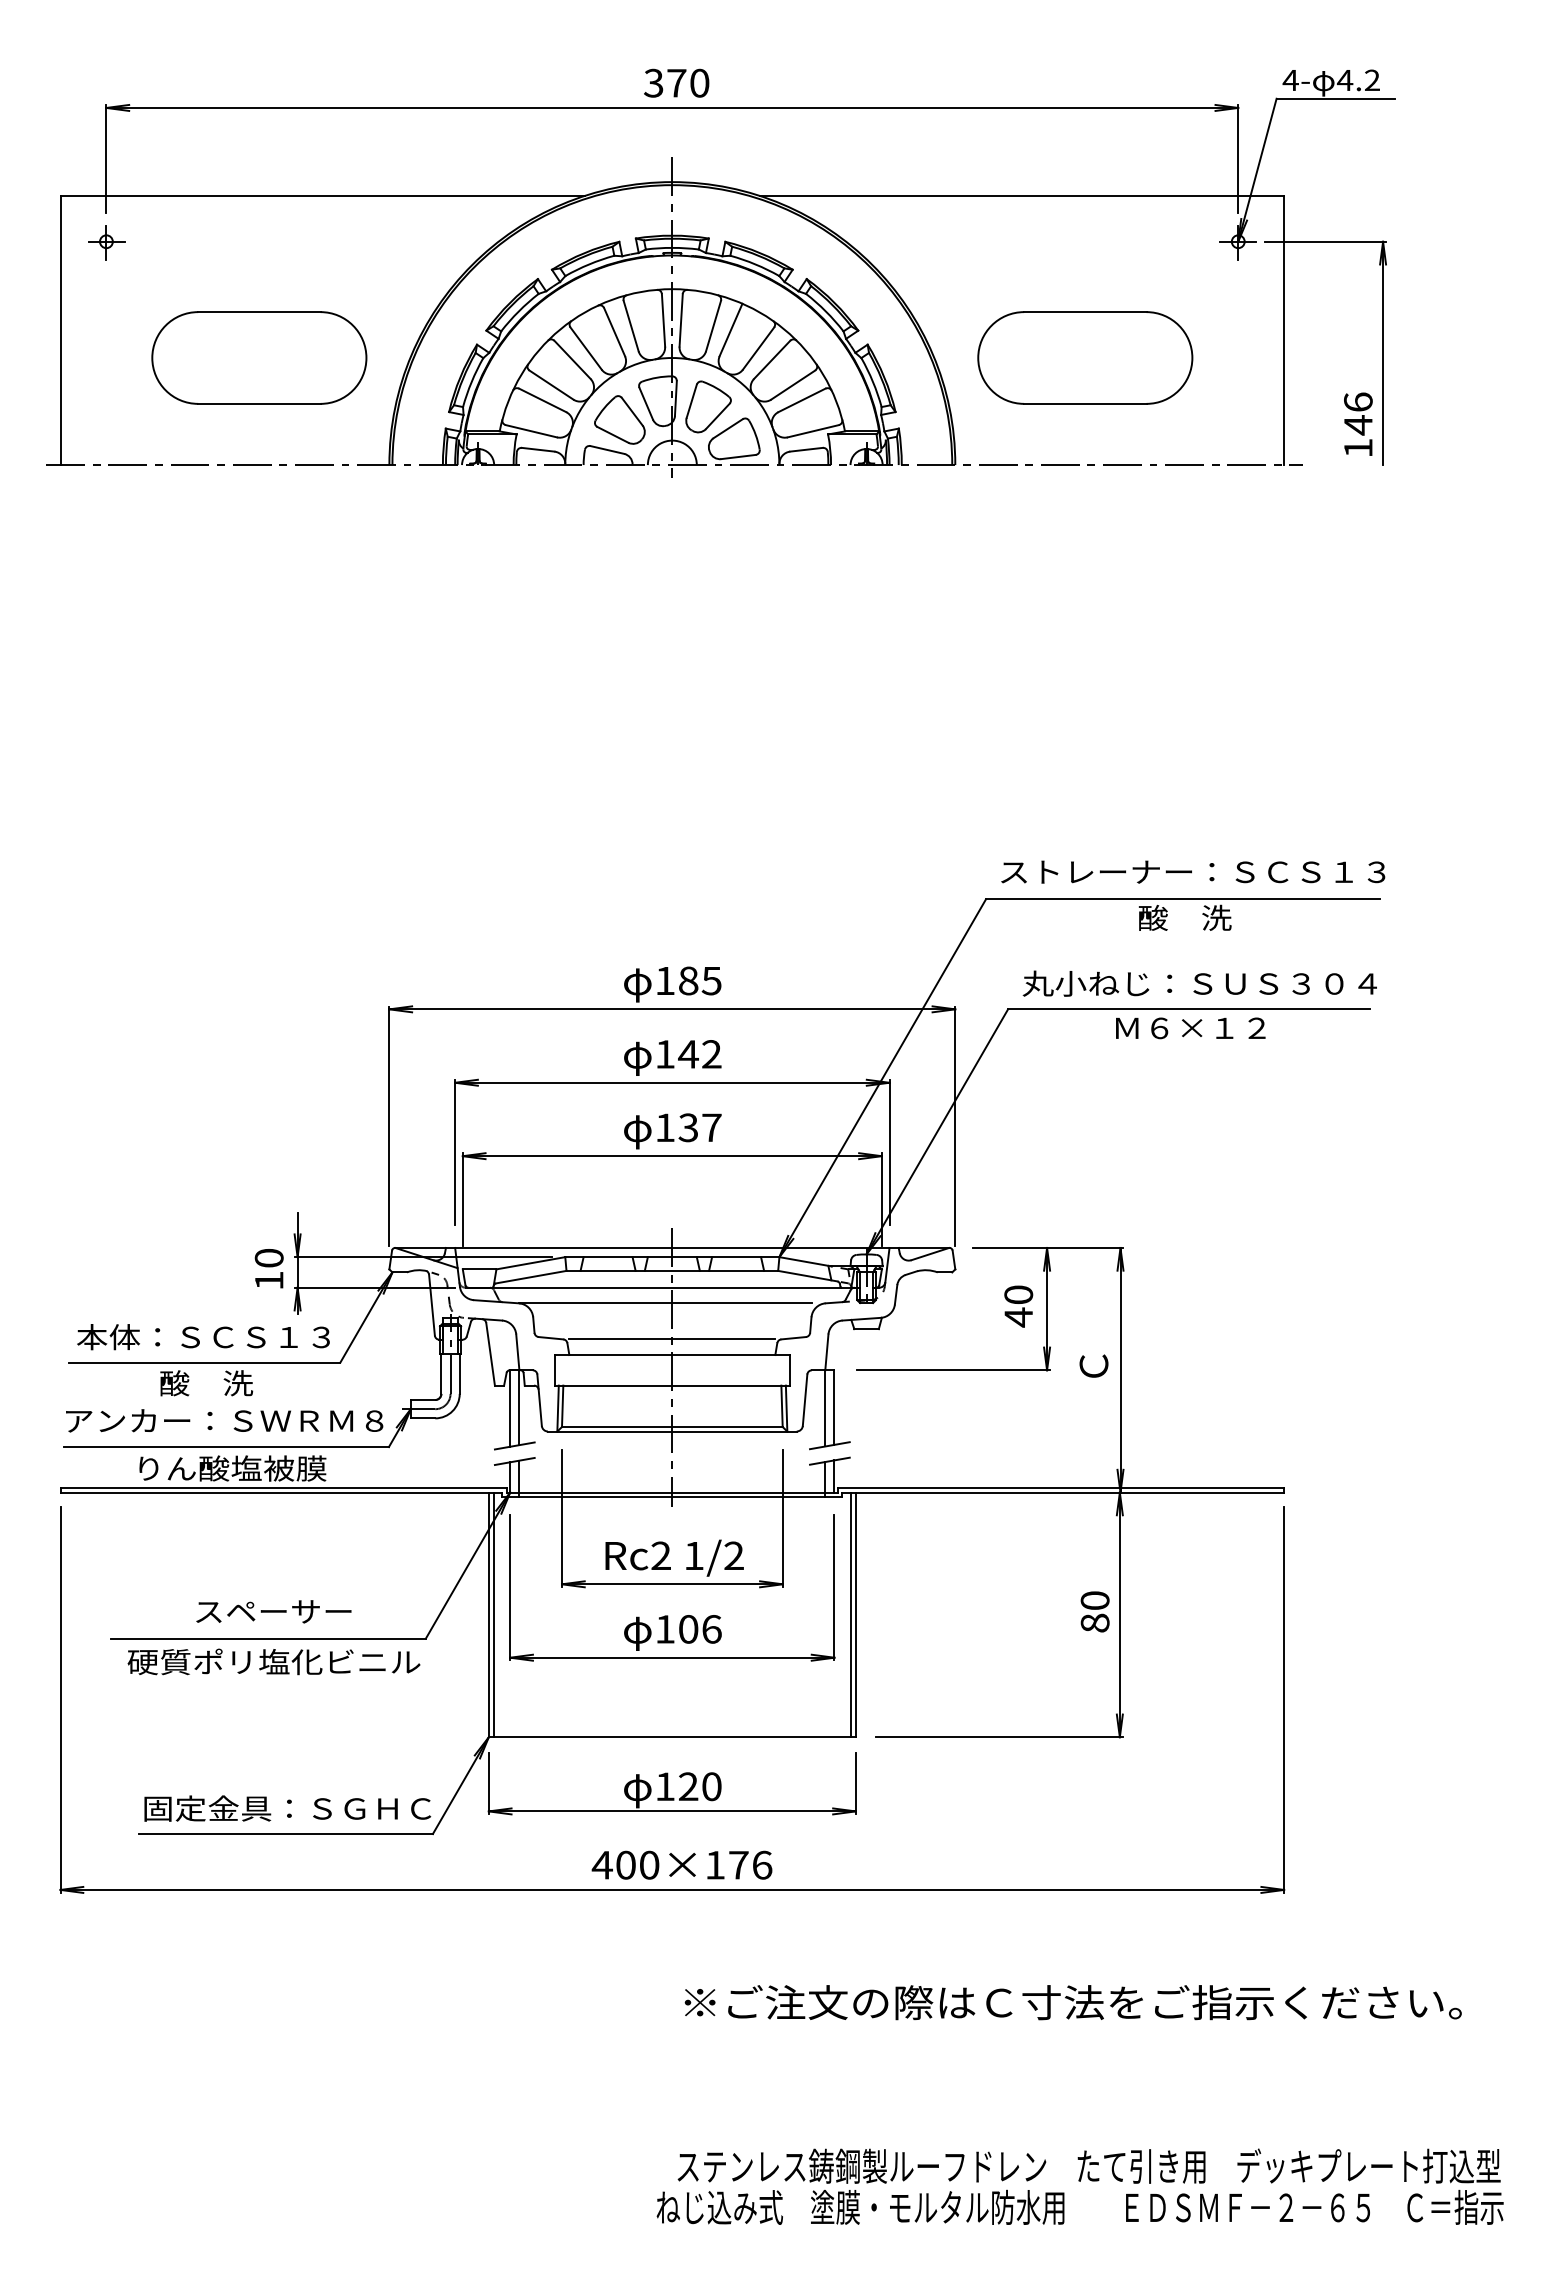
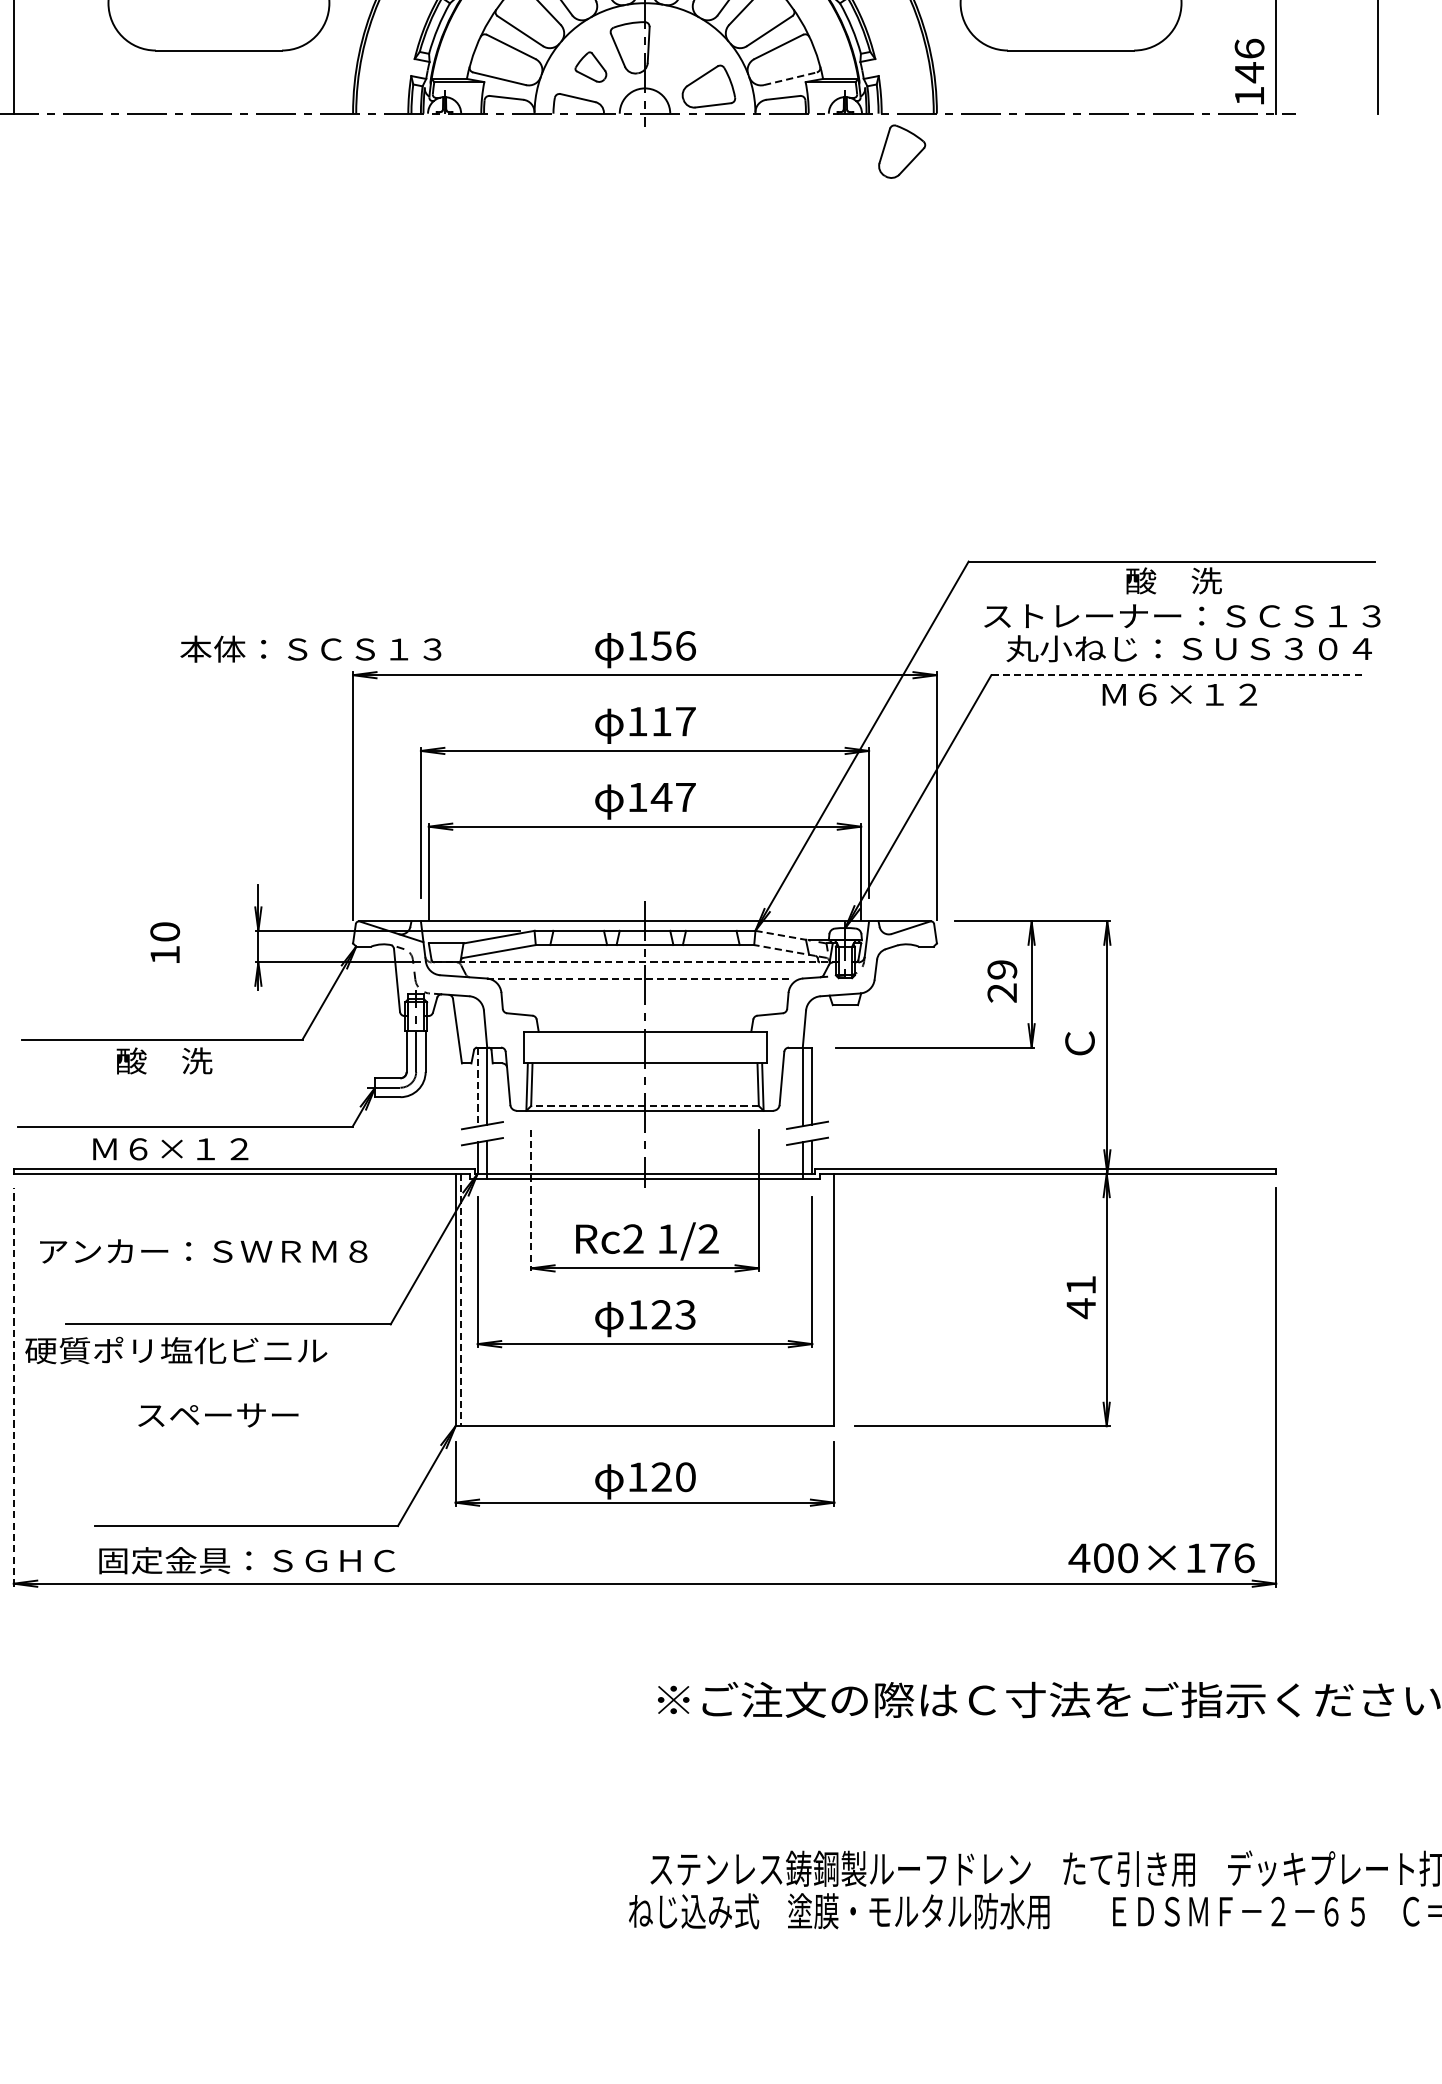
part: (708, 406) -> (902, 151), moved
part: (619, 419) -> (590, 66), size x0.6
text: (1358, 423) -> (1249, 70), moved
line: (813, 431) -> (790, 79), solid -> dashed
text: (1193, 871) -> (1182, 615), moved
text: (699, 980) -> (673, 645), 185 -> 156
line: (1189, 1009) -> (1178, 675), solid -> dashed
text: (699, 1054) -> (673, 721), 142 -> 117
text: (688, 1127) -> (661, 797), 137 -> 147
line: (805, 1261) -> (782, 935), solid -> dashed
text: (268, 1268) -> (164, 942), moved
line: (807, 1276) -> (784, 950), solid -> dashed
line: (664, 1287) -> (636, 962), solid -> dashed
line: (665, 1303) -> (637, 978), solid -> dashed
text: (1018, 1306) -> (1002, 981), 40 -> 29
text: (203, 1337) -> (310, 649), moved
line: (672, 1339) -> (645, 1015), removed
line: (510, 1409) -> (478, 1088), solid -> dashed
text: (224, 1420) -> (203, 1251), moved
line: (671, 1426) -> (644, 1105), solid -> dashed
text: (231, 1468) -> (190, 1148), りん酸塩被膜 -> Ｍ６×１２
line: (562, 1518) -> (531, 1200), solid -> dashed
text: (273, 1611) -> (218, 1415), moved
text: (1094, 1612) -> (1080, 1297), 80 -> 41
line: (850, 1614) -> (828, 1299), removed
line: (493, 1615) -> (460, 1300), solid -> dashed
text: (700, 1629) -> (674, 1315), 106 -> 123
text: (273, 1661) -> (175, 1350), moved
line: (60, 1699) -> (13, 1387), solid -> dashed
text: (287, 1808) -> (246, 1560), moved
text: (681, 1864) -> (1161, 1557), moved

